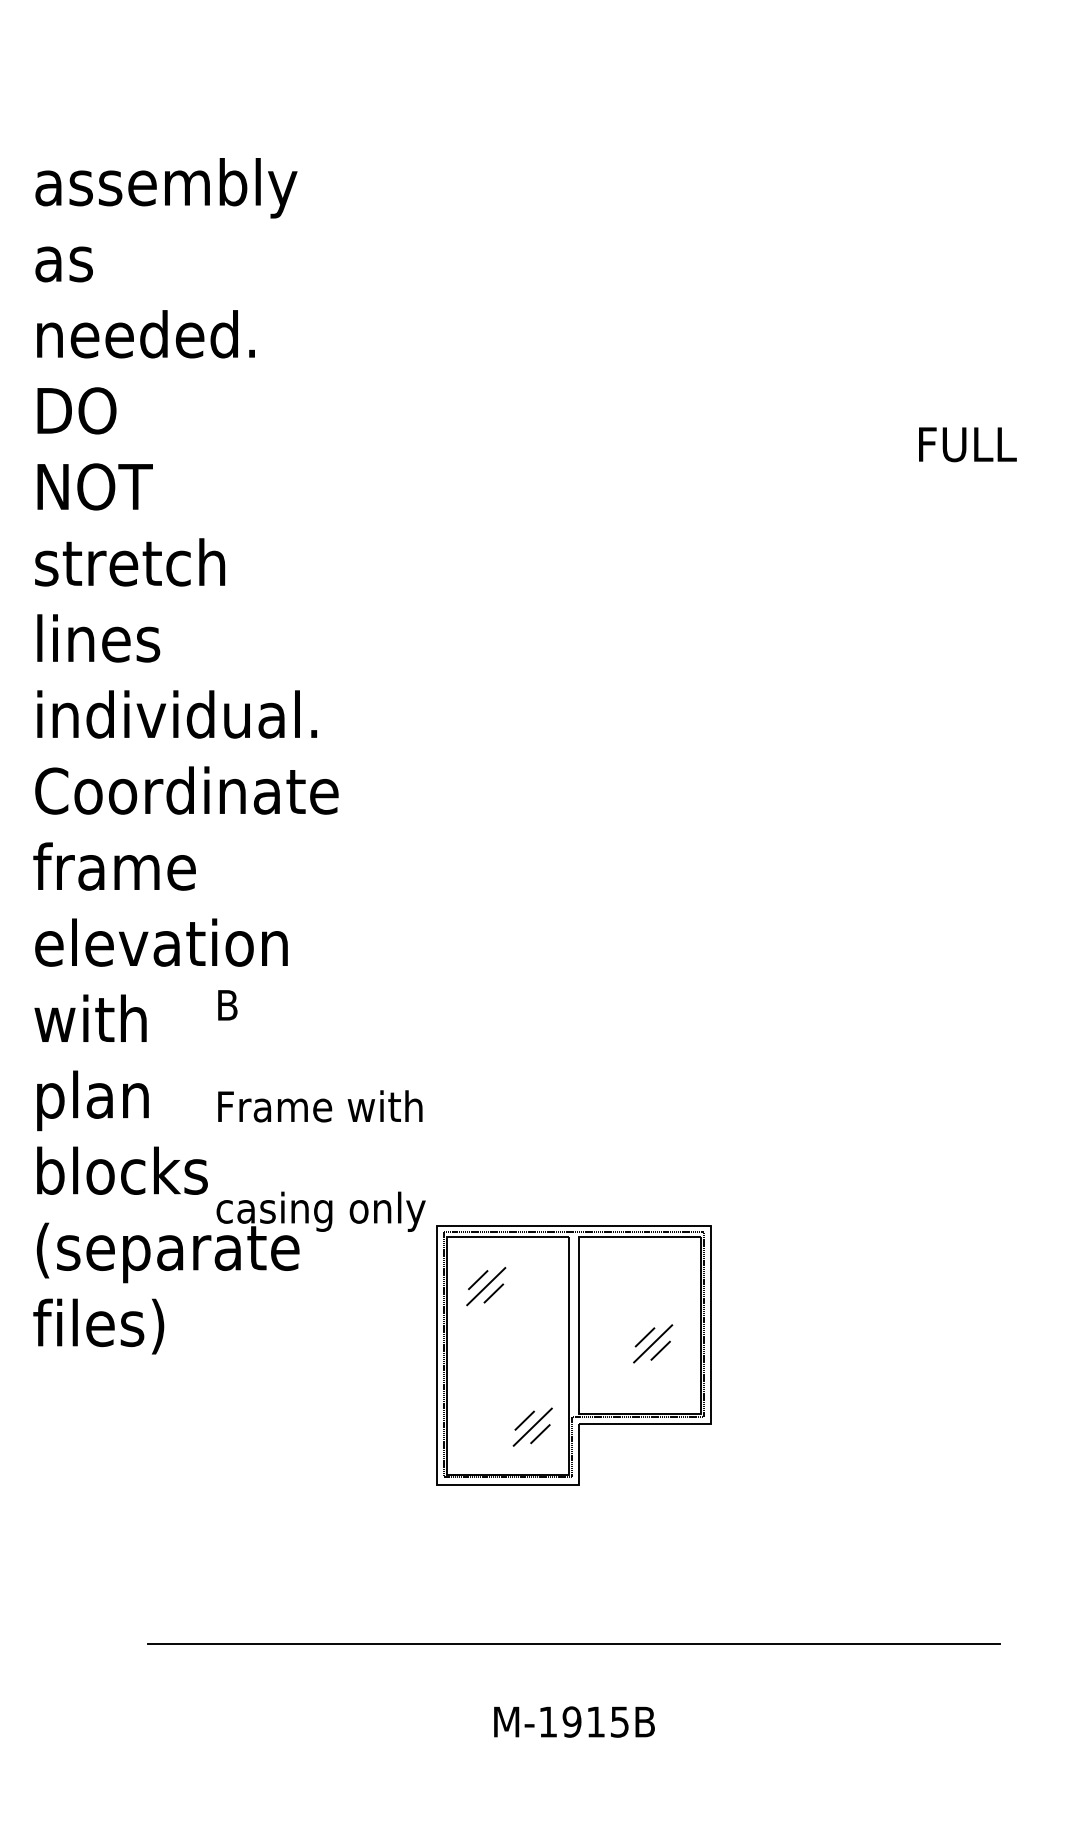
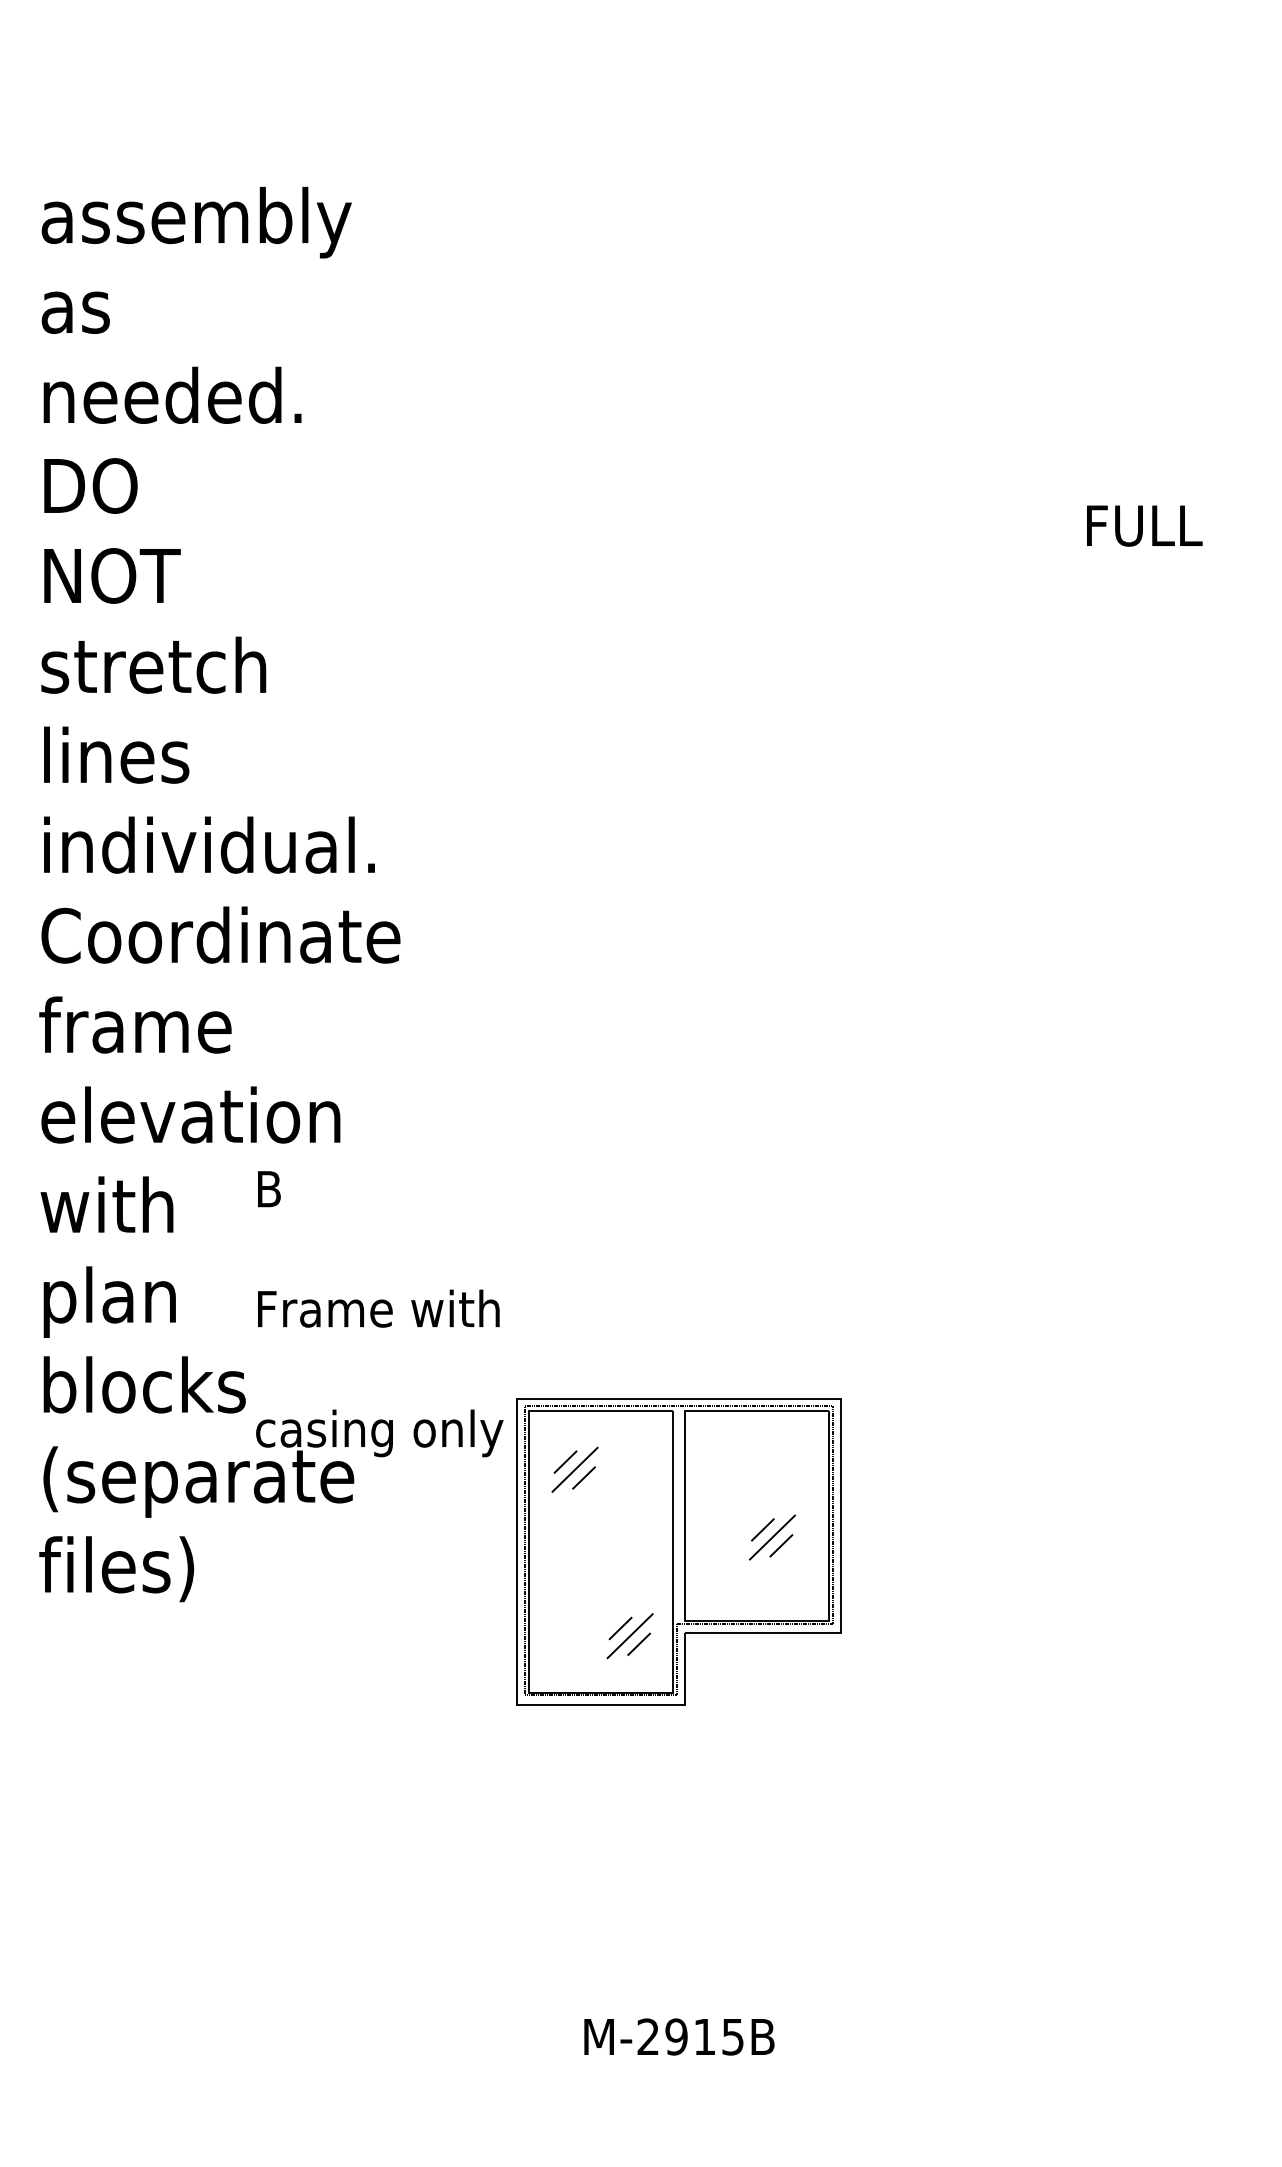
part: (573, 1355) -> (678, 1551), moved
line: (573, 1644) -> (678, 1945), removed
text: (547, 1721) -> (647, 2036), M-1915B -> M-2915B

